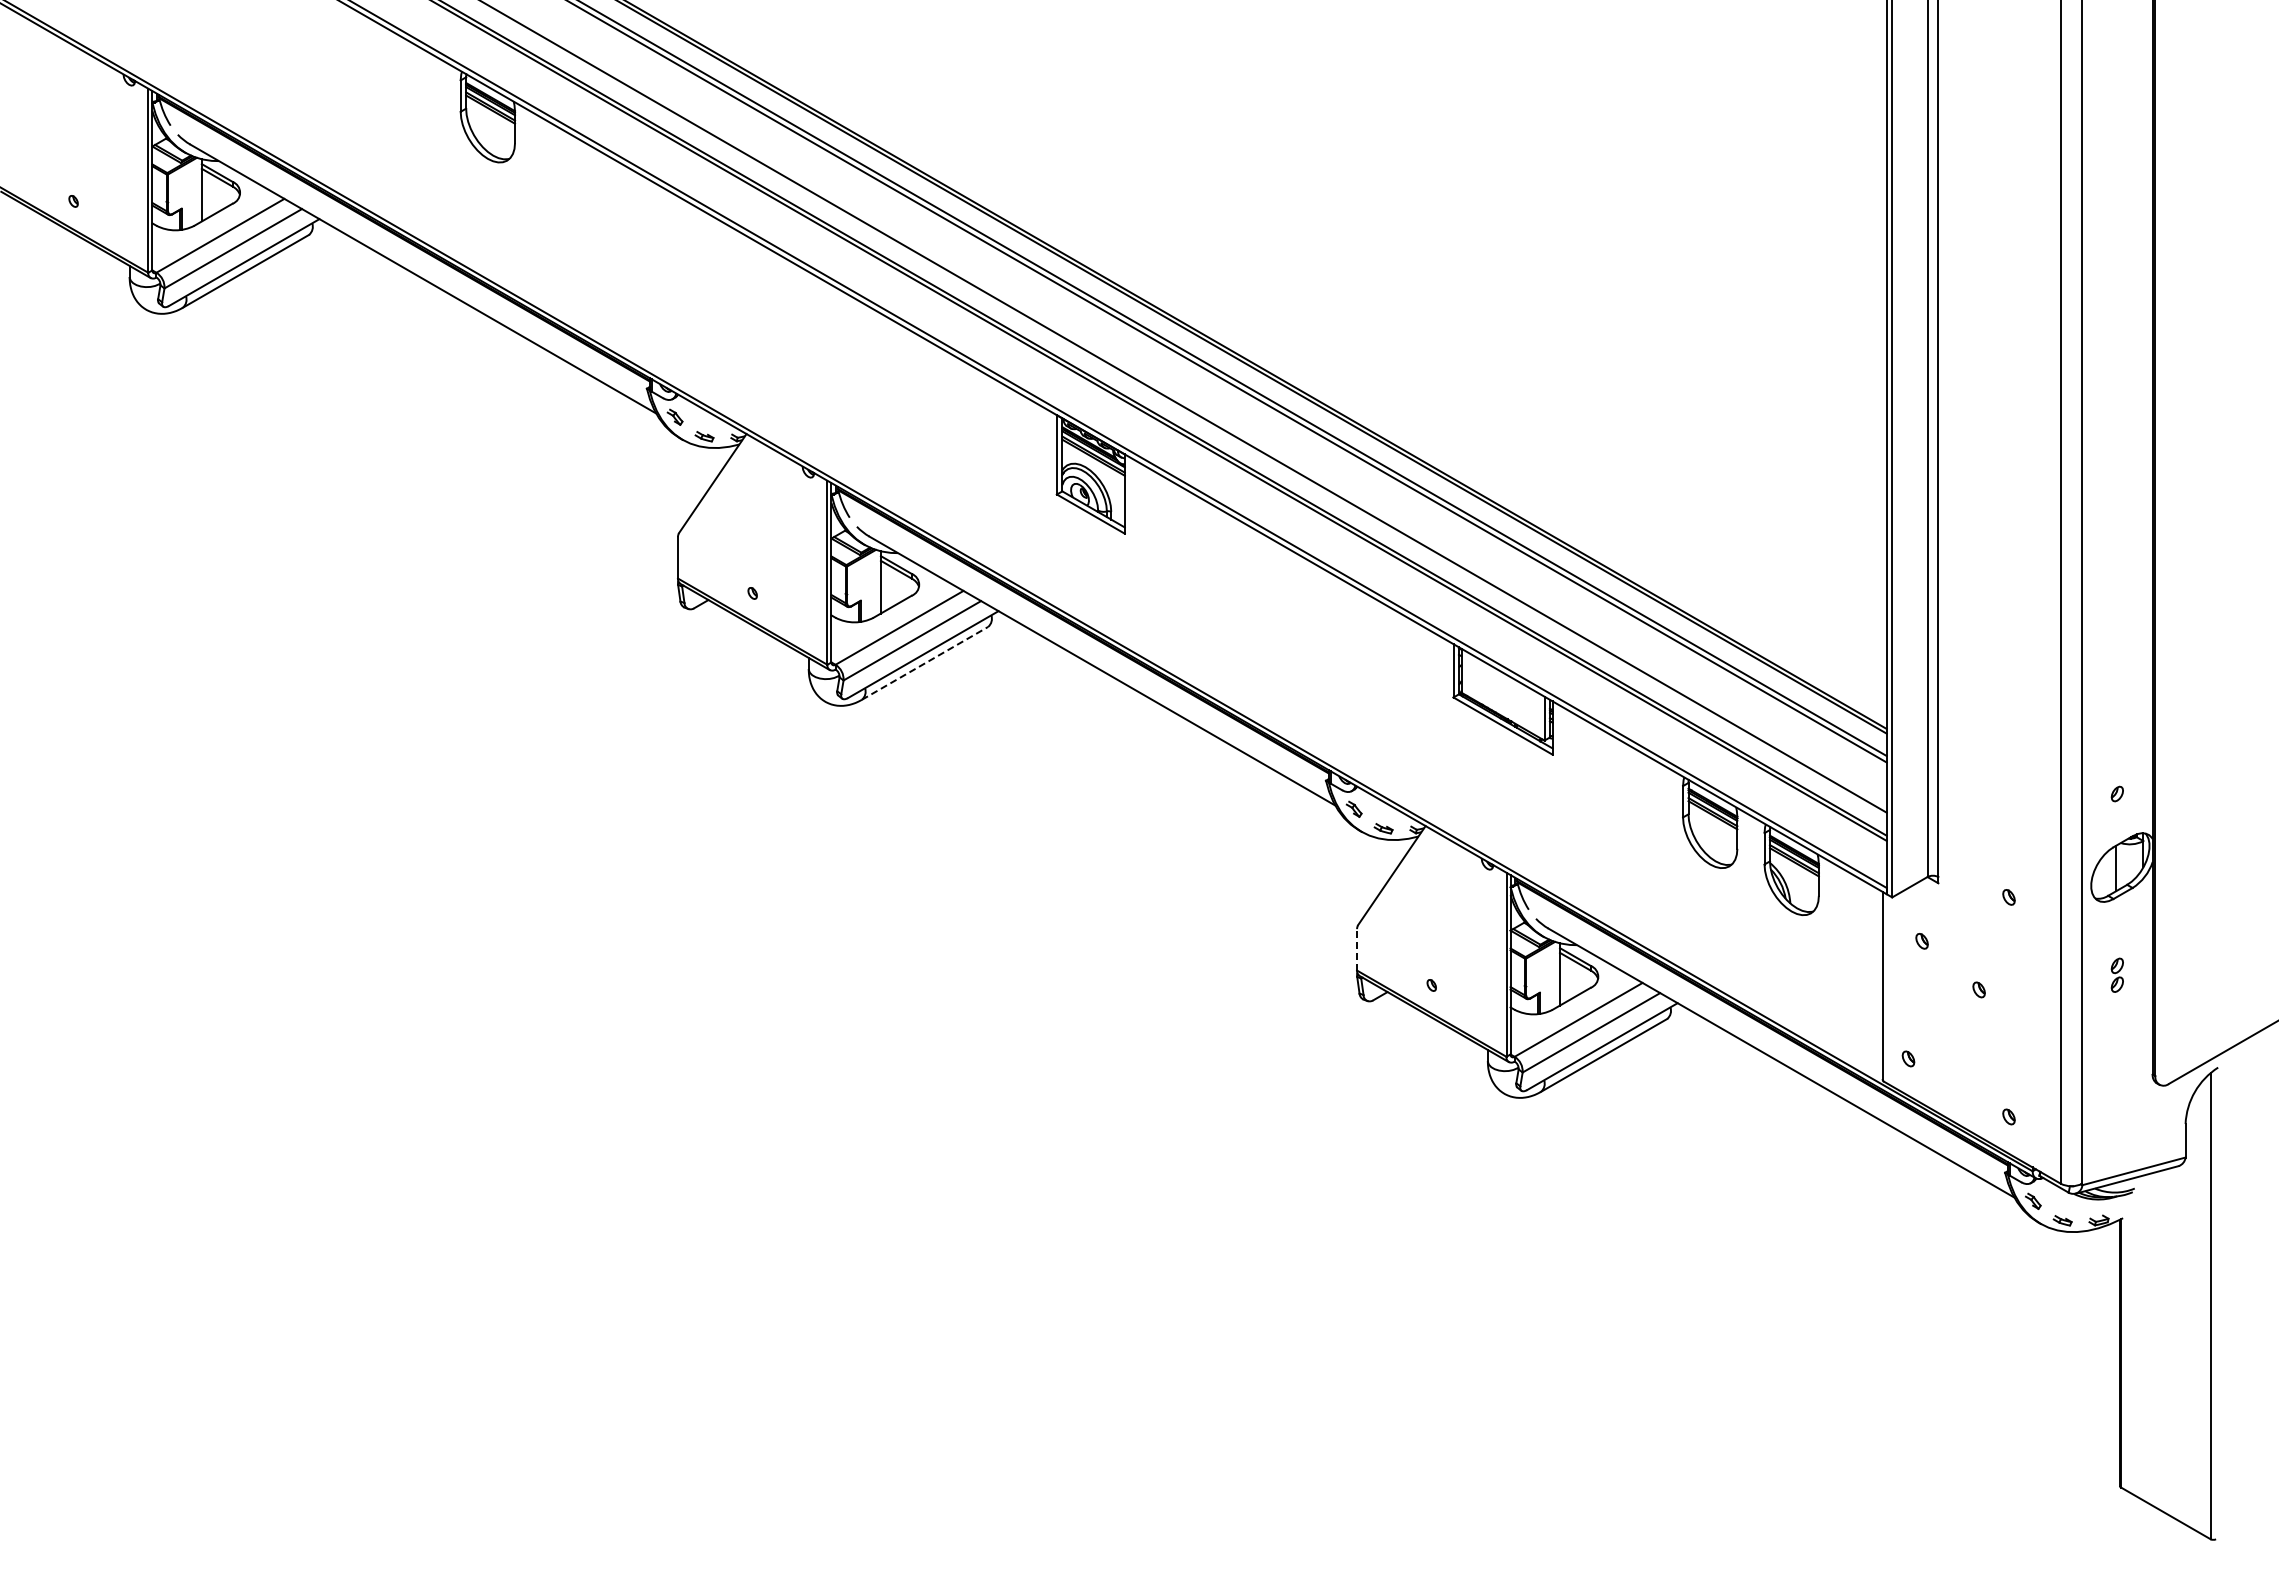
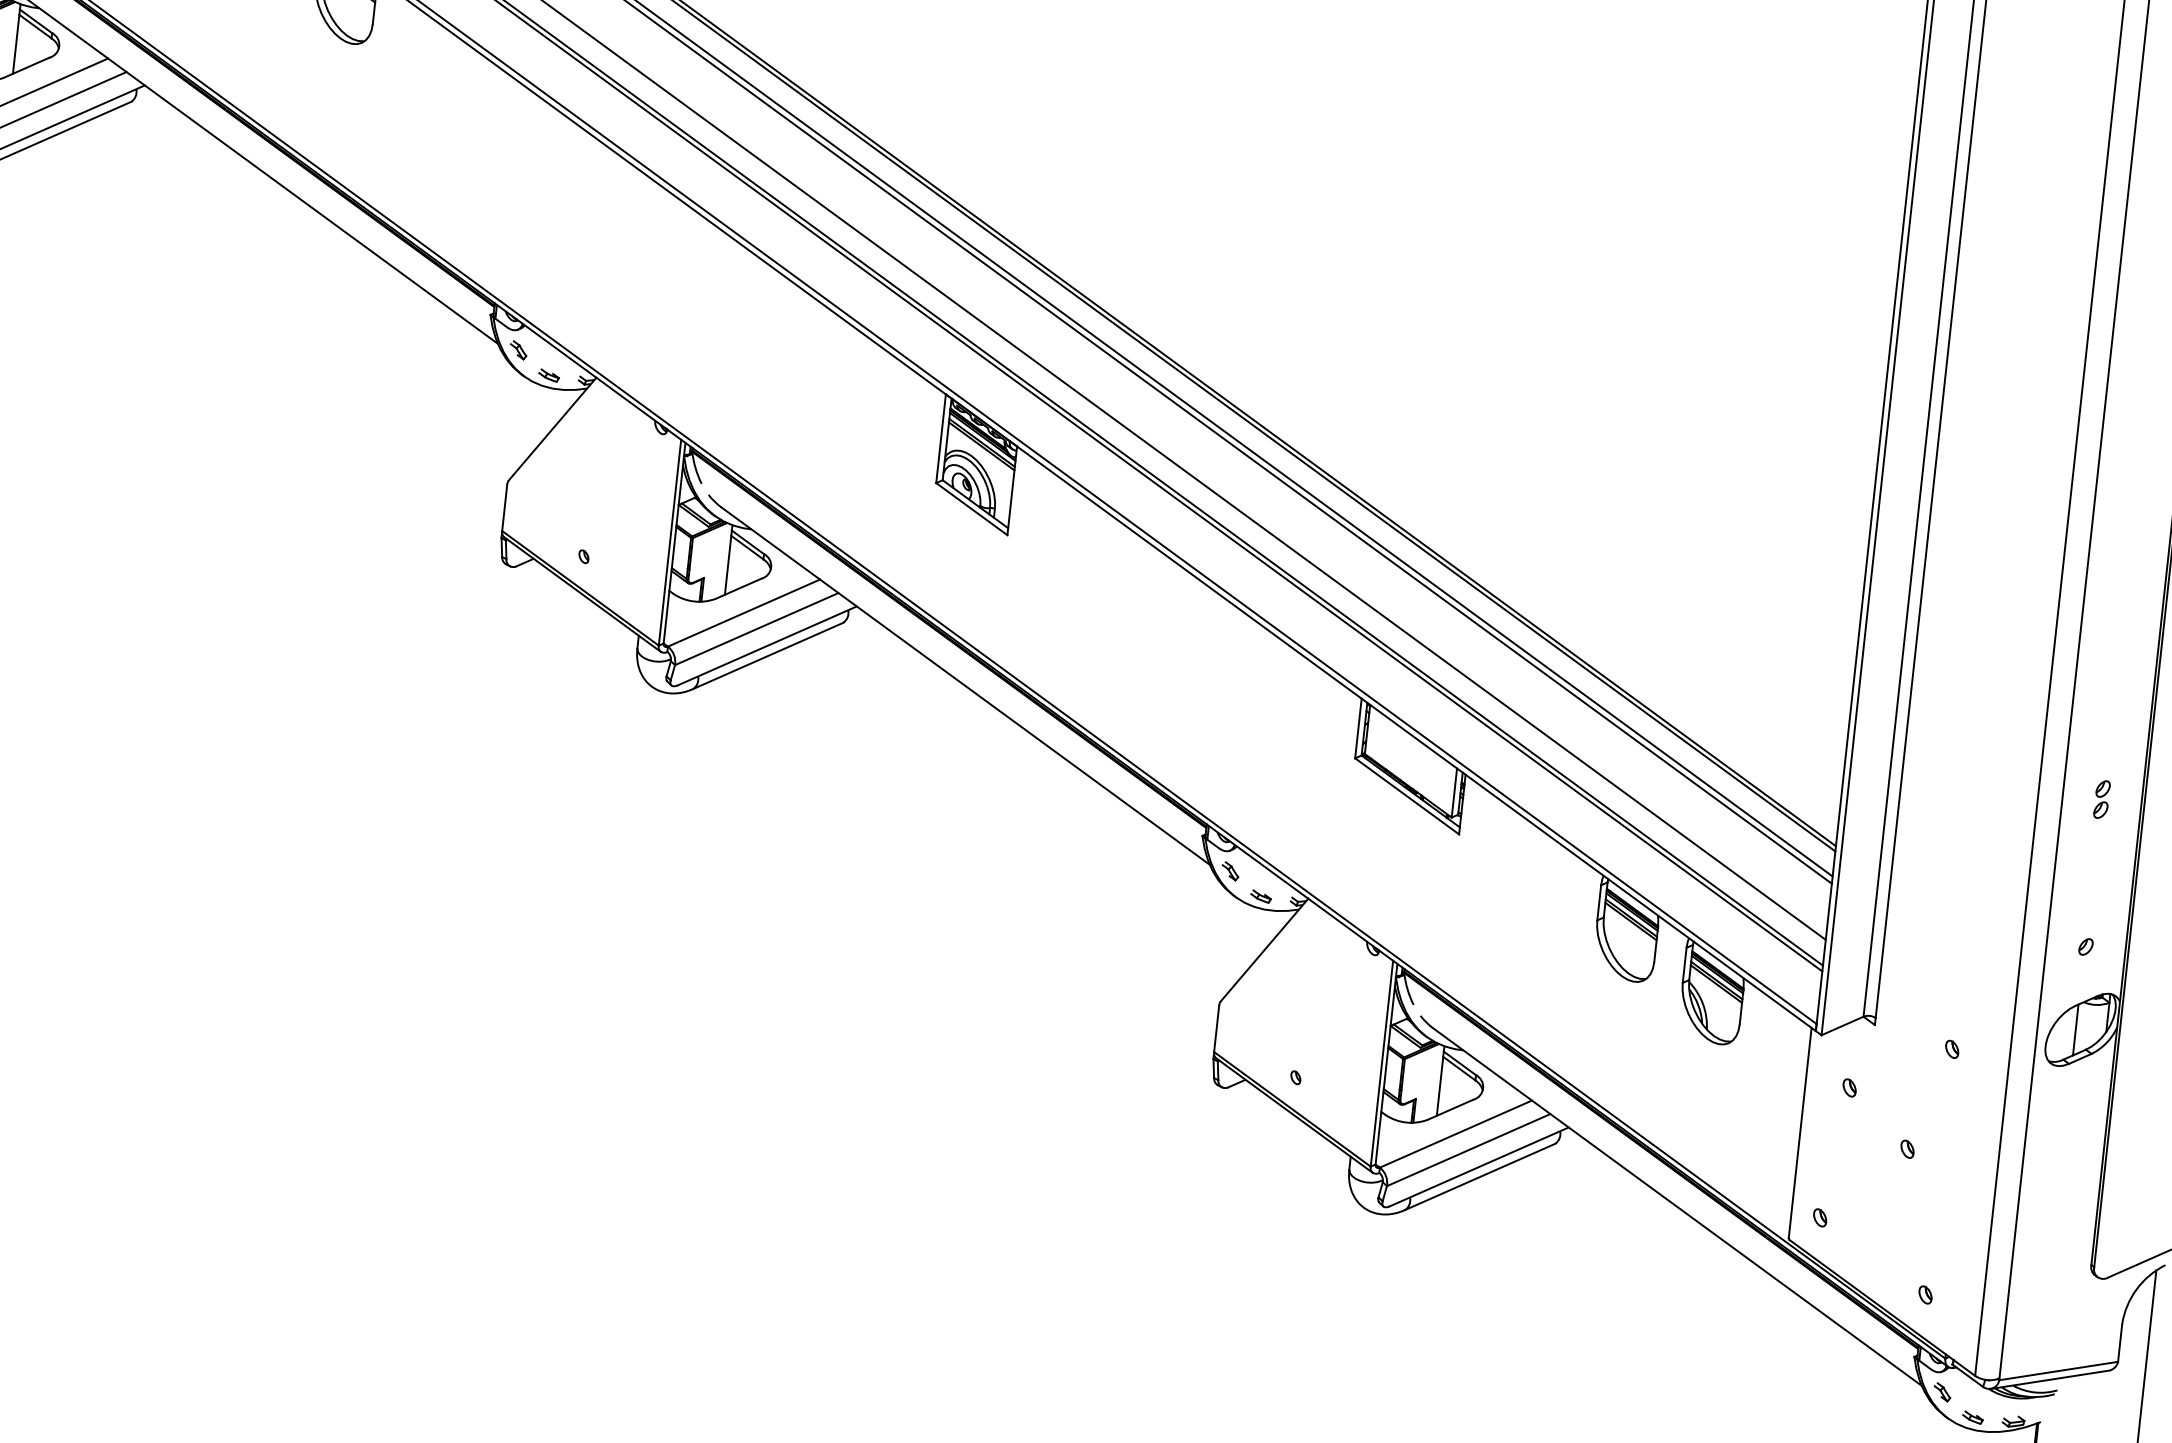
line: (925, 663) -> (768, 656), dashed -> solid
line: (1357, 949) -> (1217, 1028), dashed -> solid
part: (2116, 974) -> (2101, 798), moved

